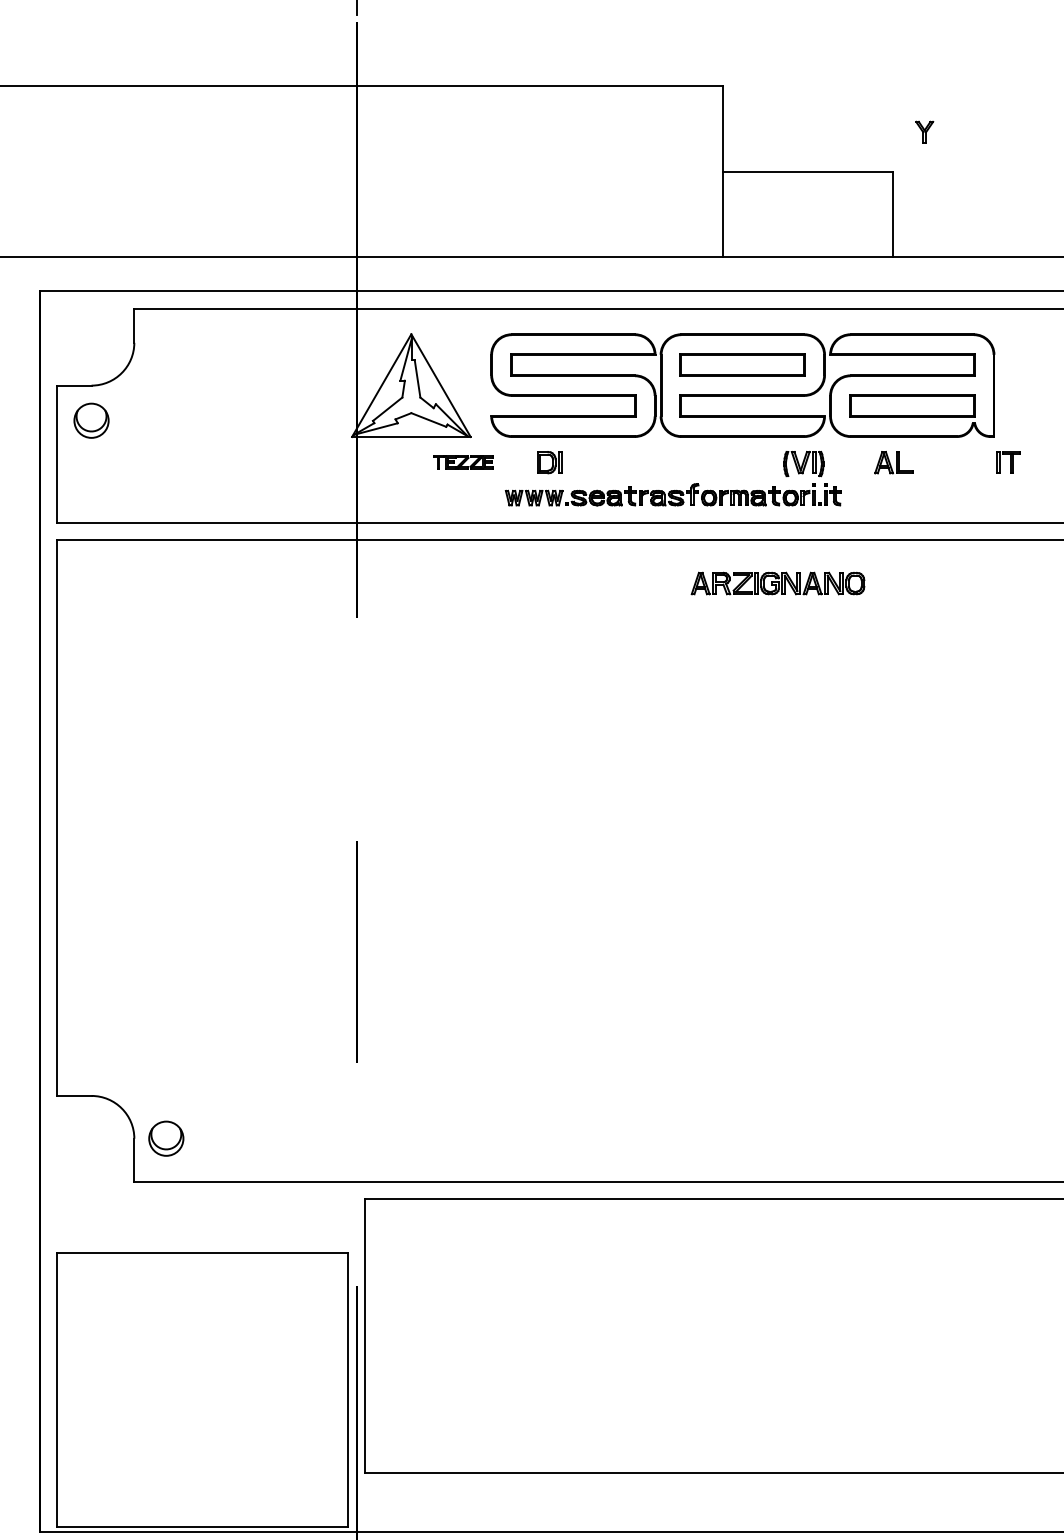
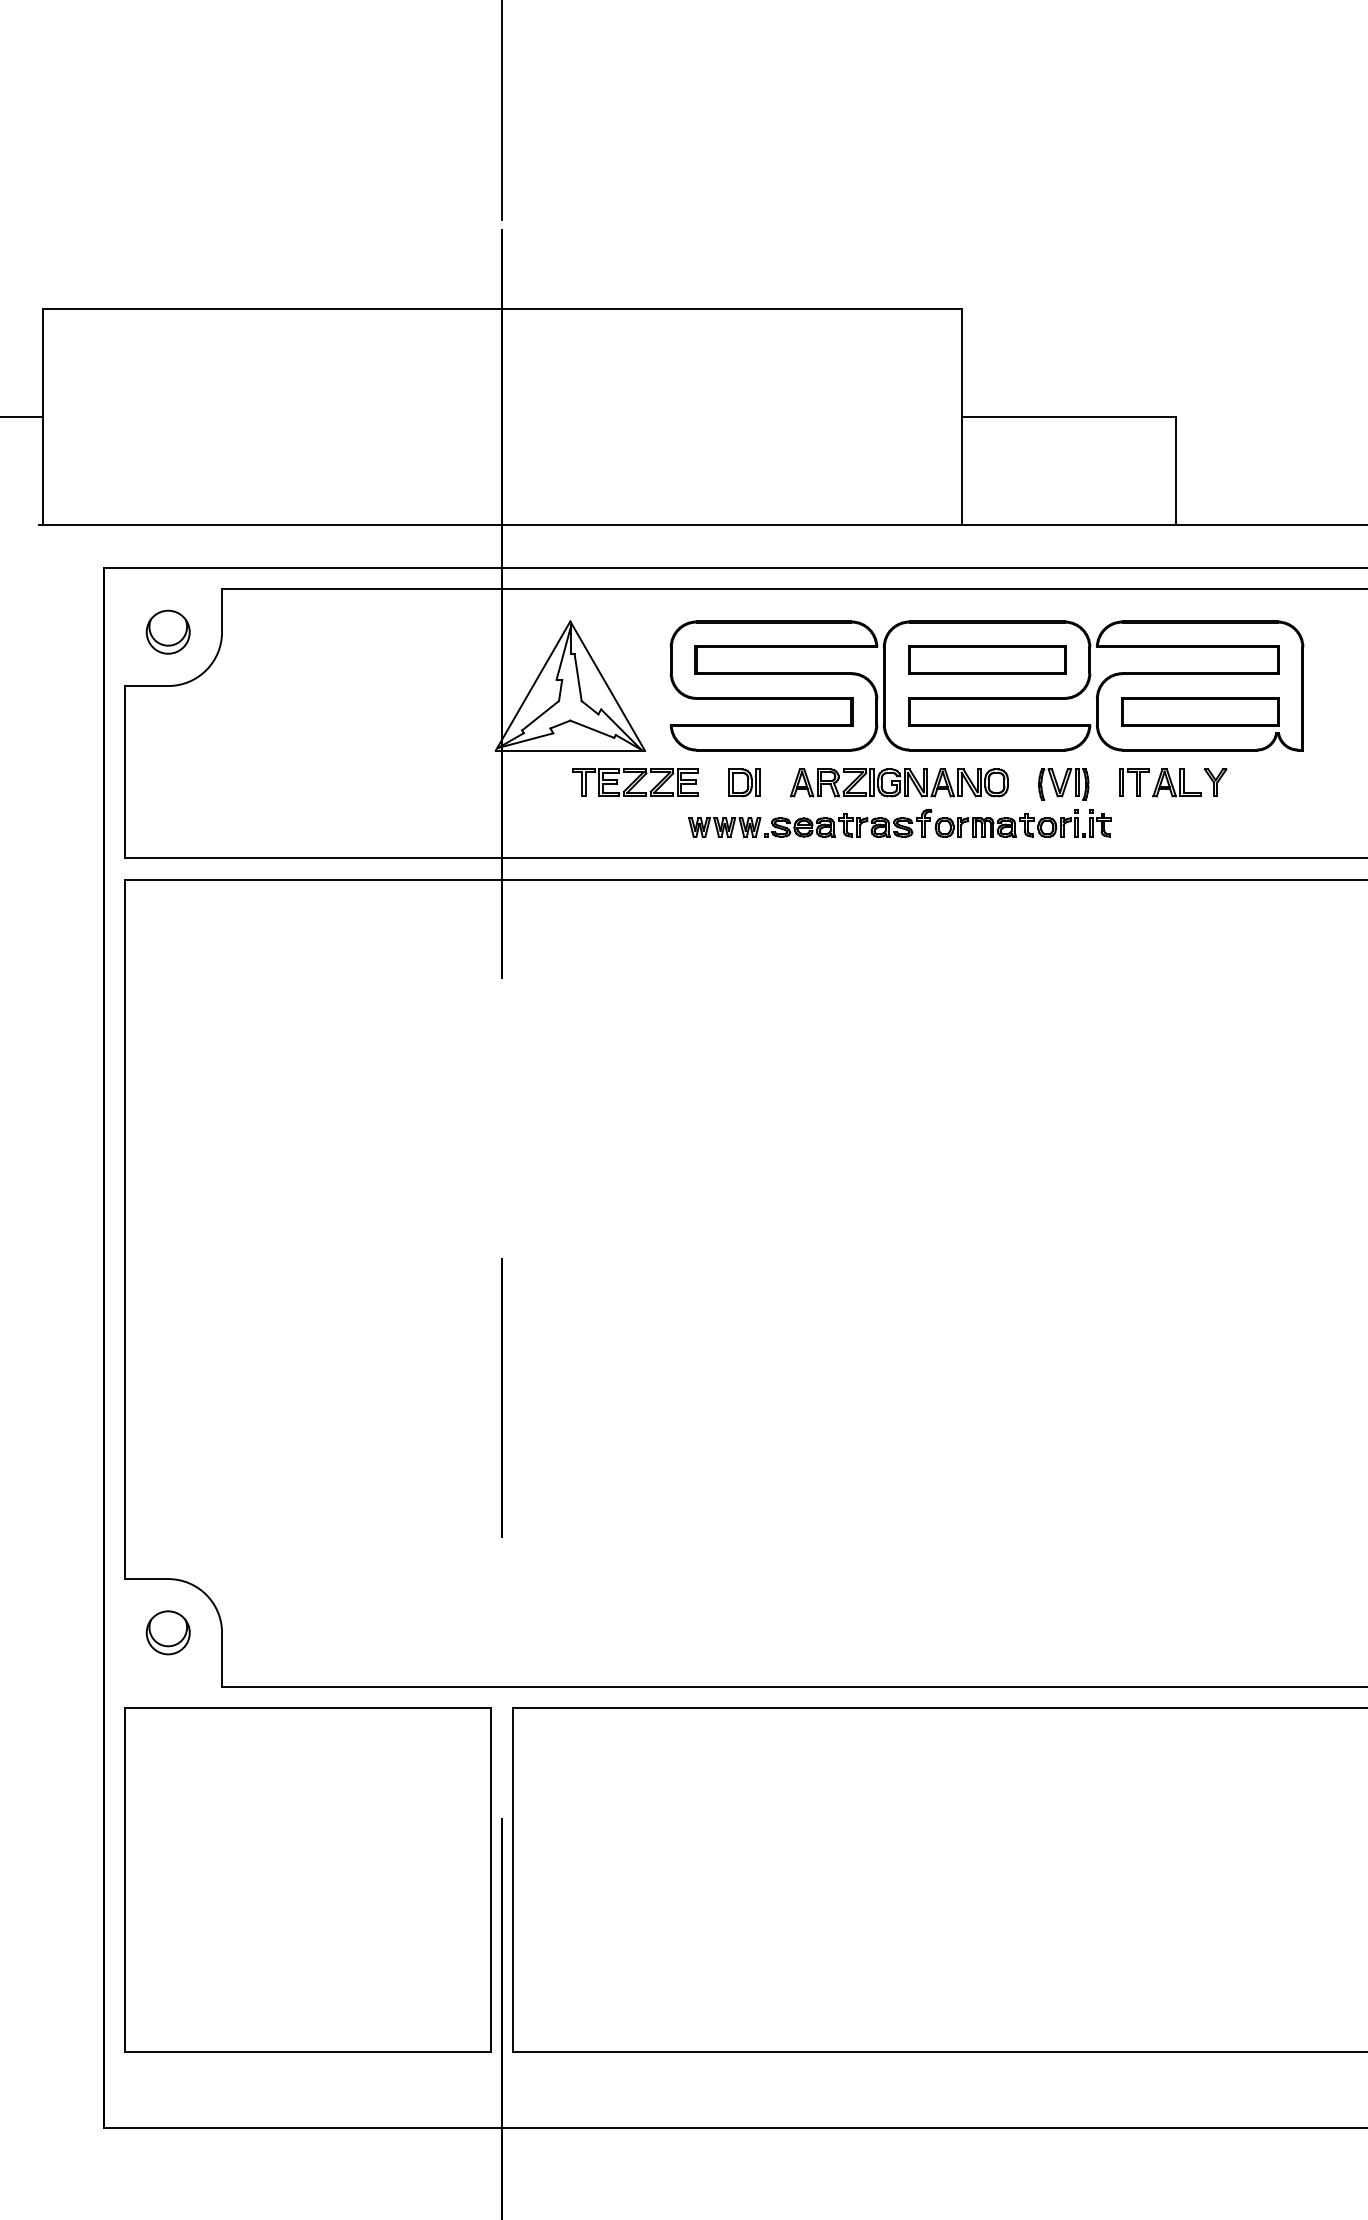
part: (924, 132) -> (1215, 782), moved
part: (90, 420) -> (167, 631), moved
part: (463, 462) -> (635, 782), size x1.67
part: (1008, 462) -> (1134, 782), moved
part: (777, 583) -> (898, 782), moved
part: (165, 1138) -> (167, 1632), moved
part: (202, 1388) -> (307, 1879), moved

